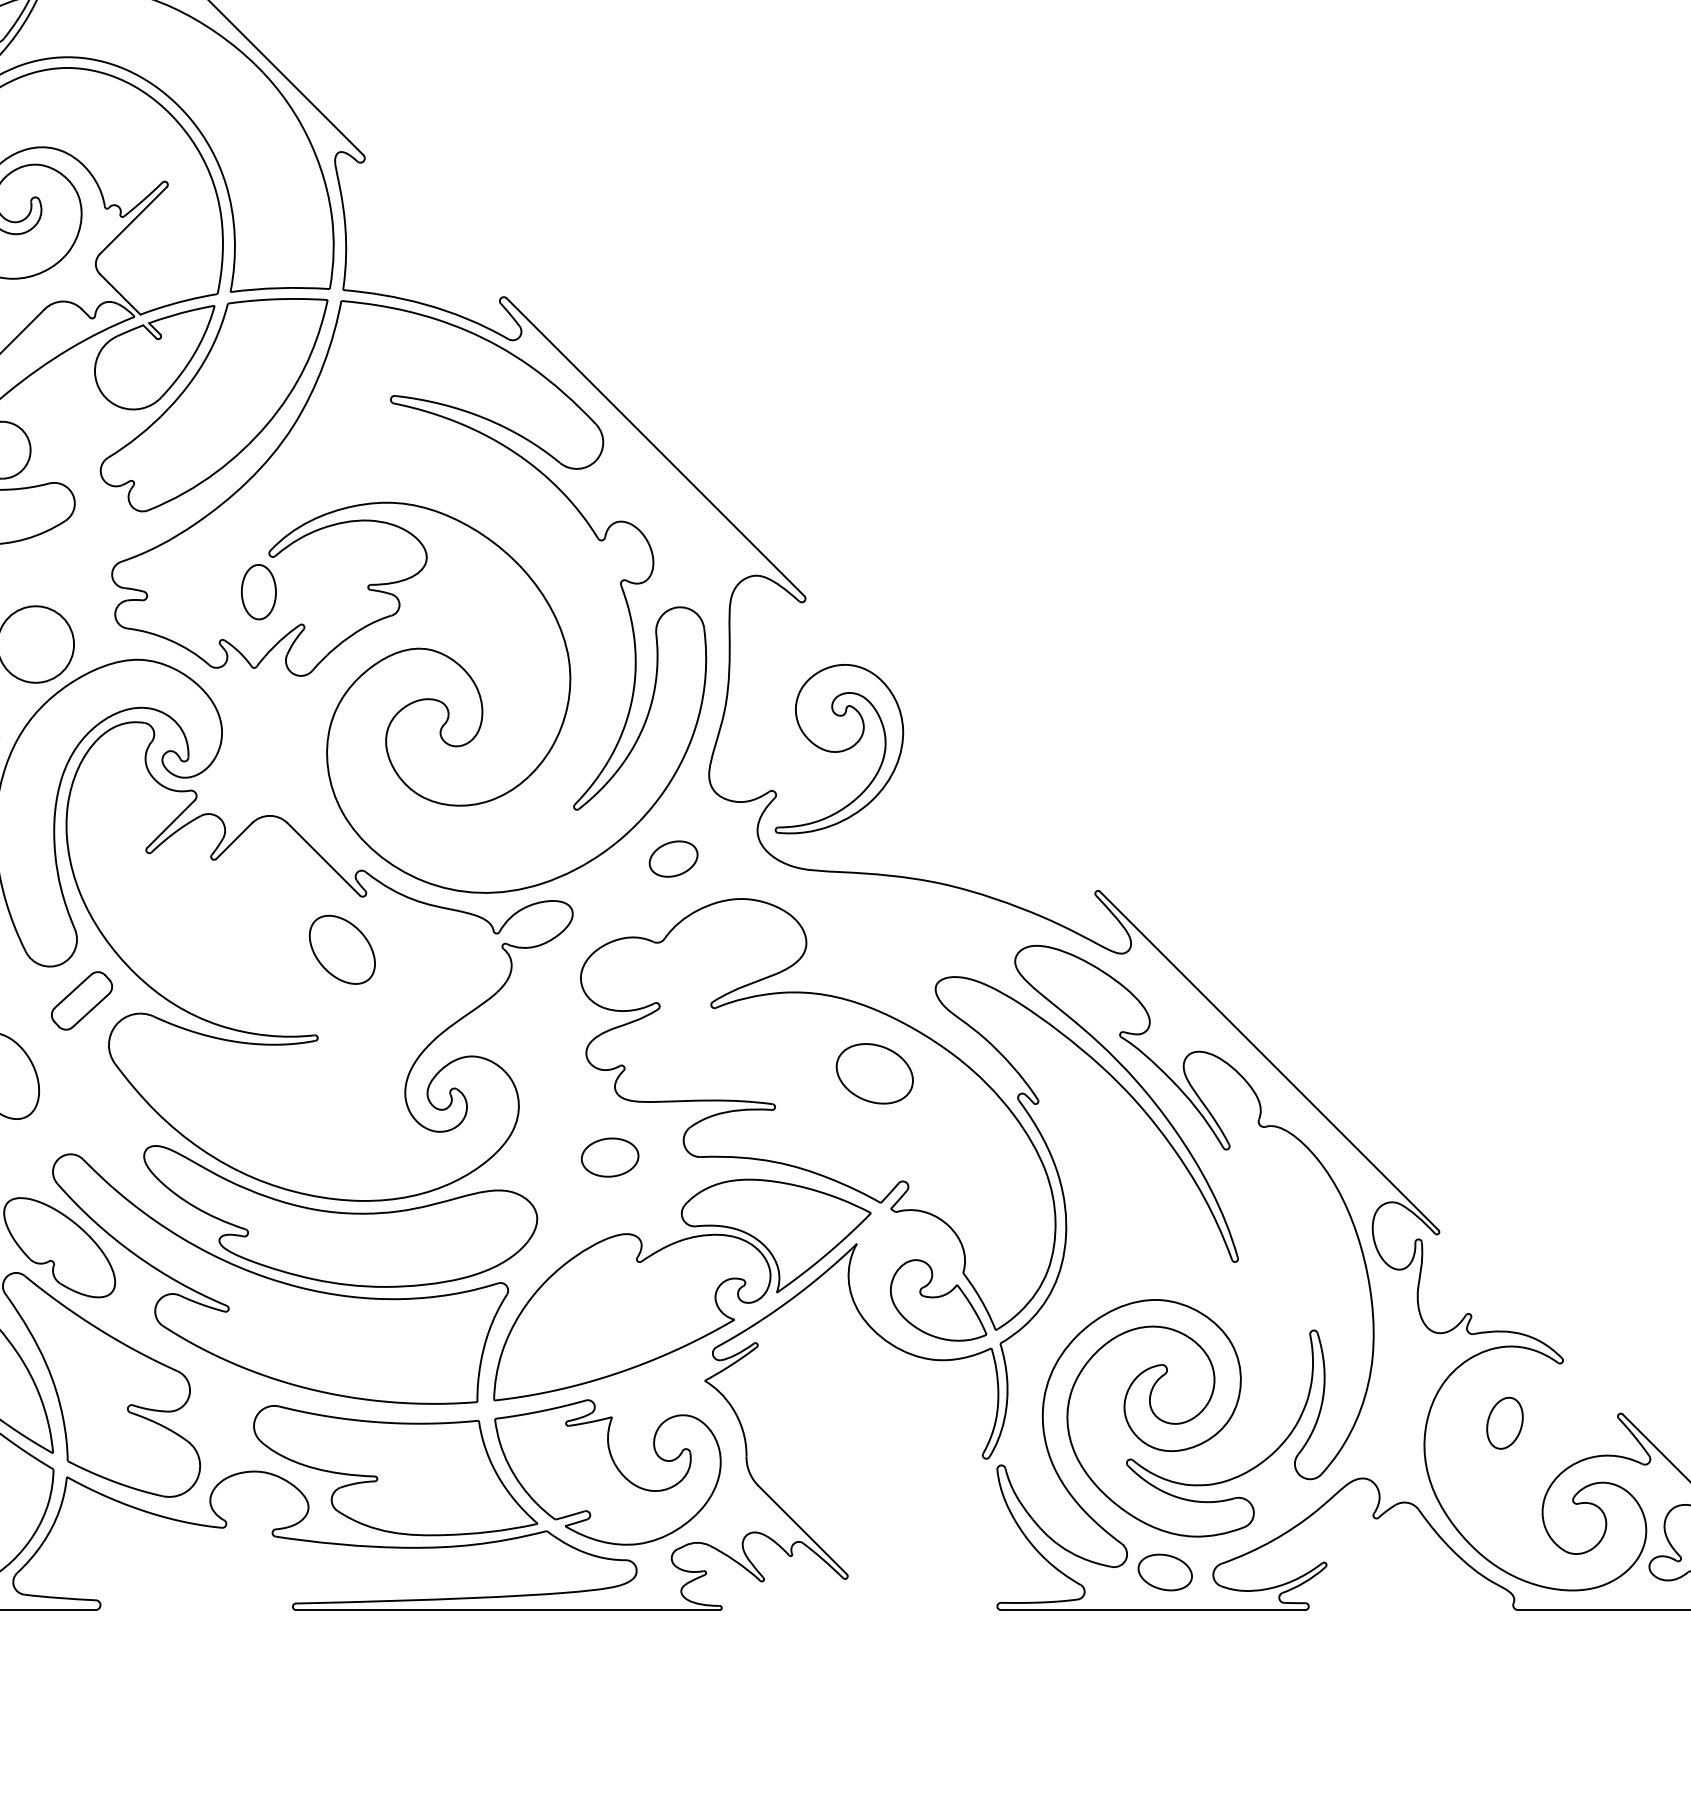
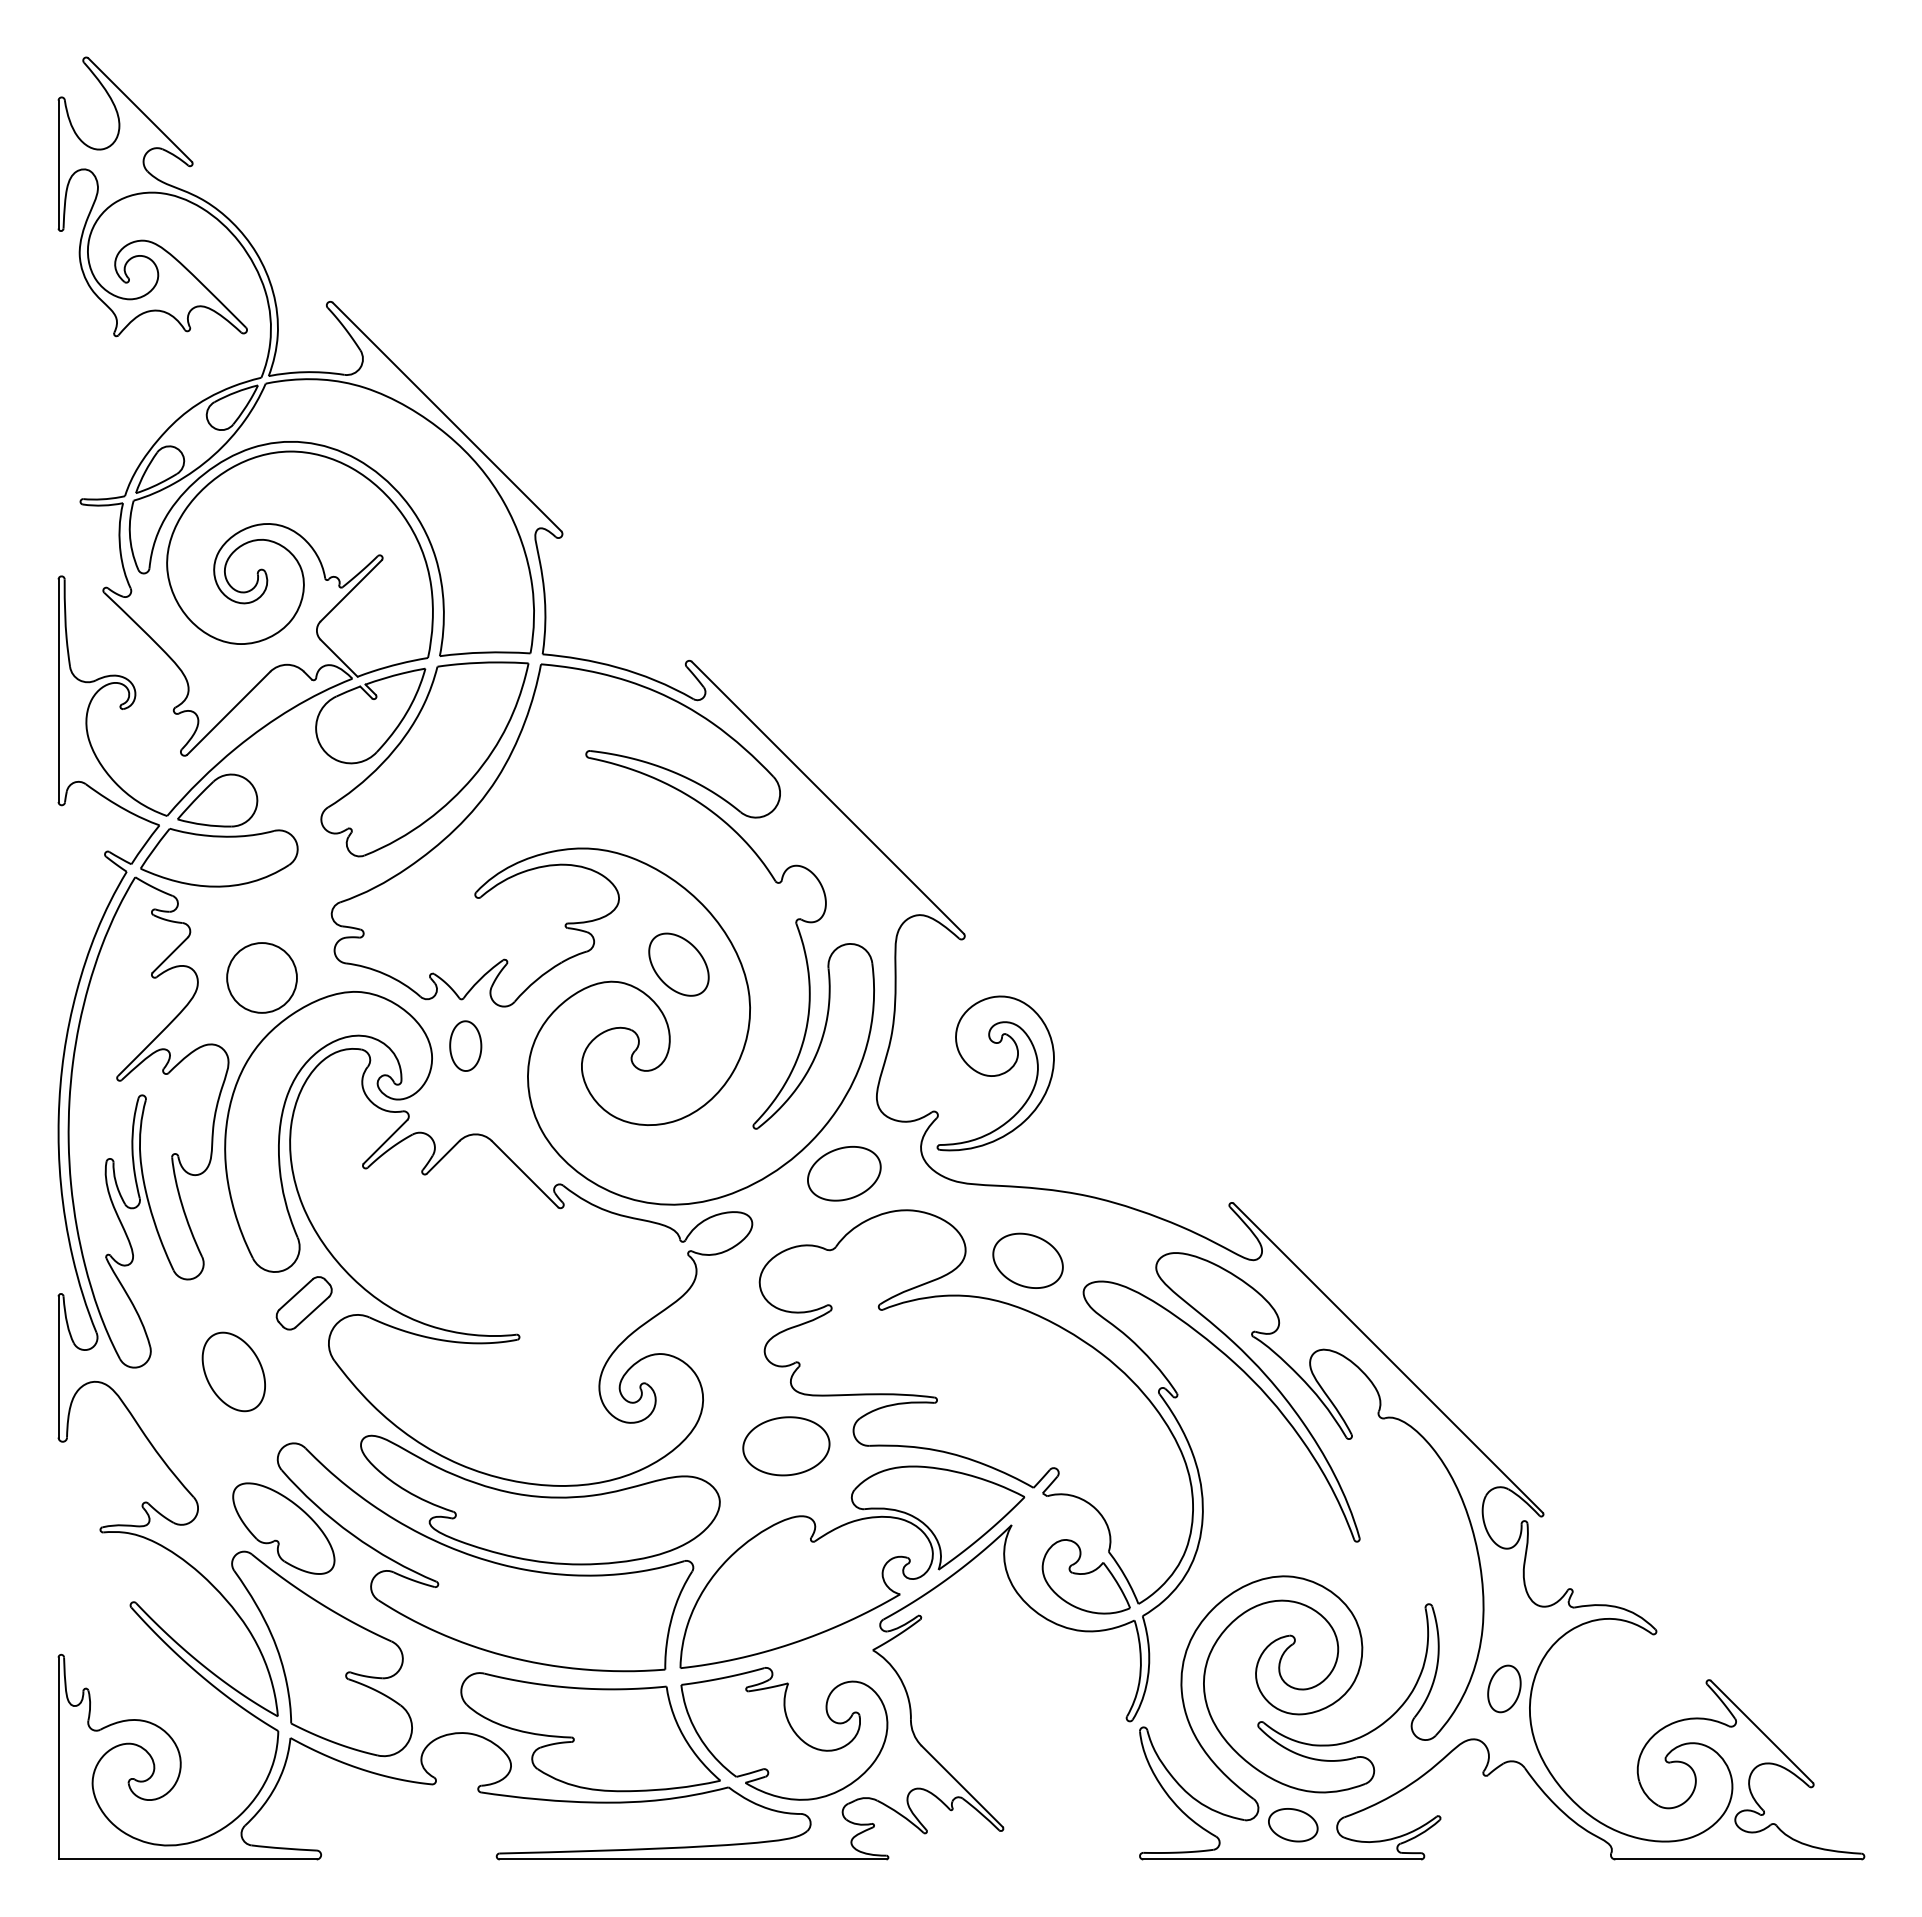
part: (258, 591) -> (465, 1045), moved
part: (673, 858) -> (844, 1173), size x1.67
part: (341, 949) -> (678, 964), moved
part: (874, 1073) -> (1027, 1260), moved
part: (610, 1157) -> (786, 1446), size x1.67
part: (1505, 1422) -> (1504, 1688), moved

